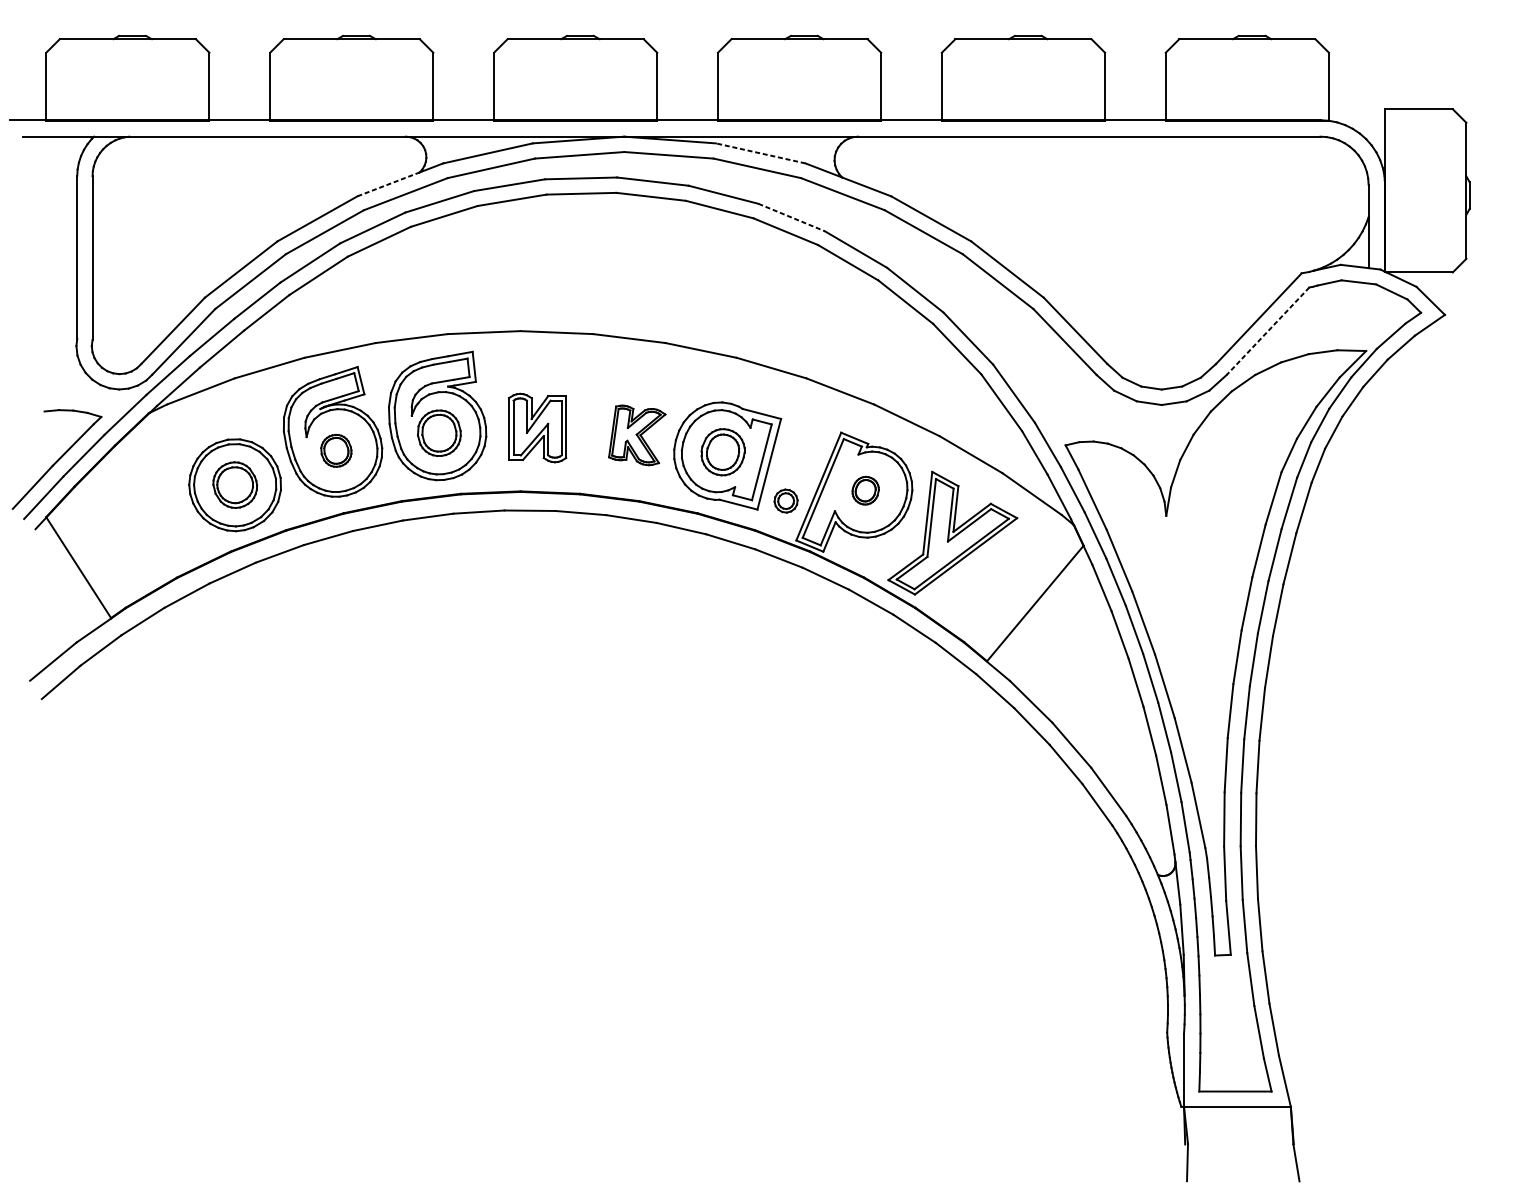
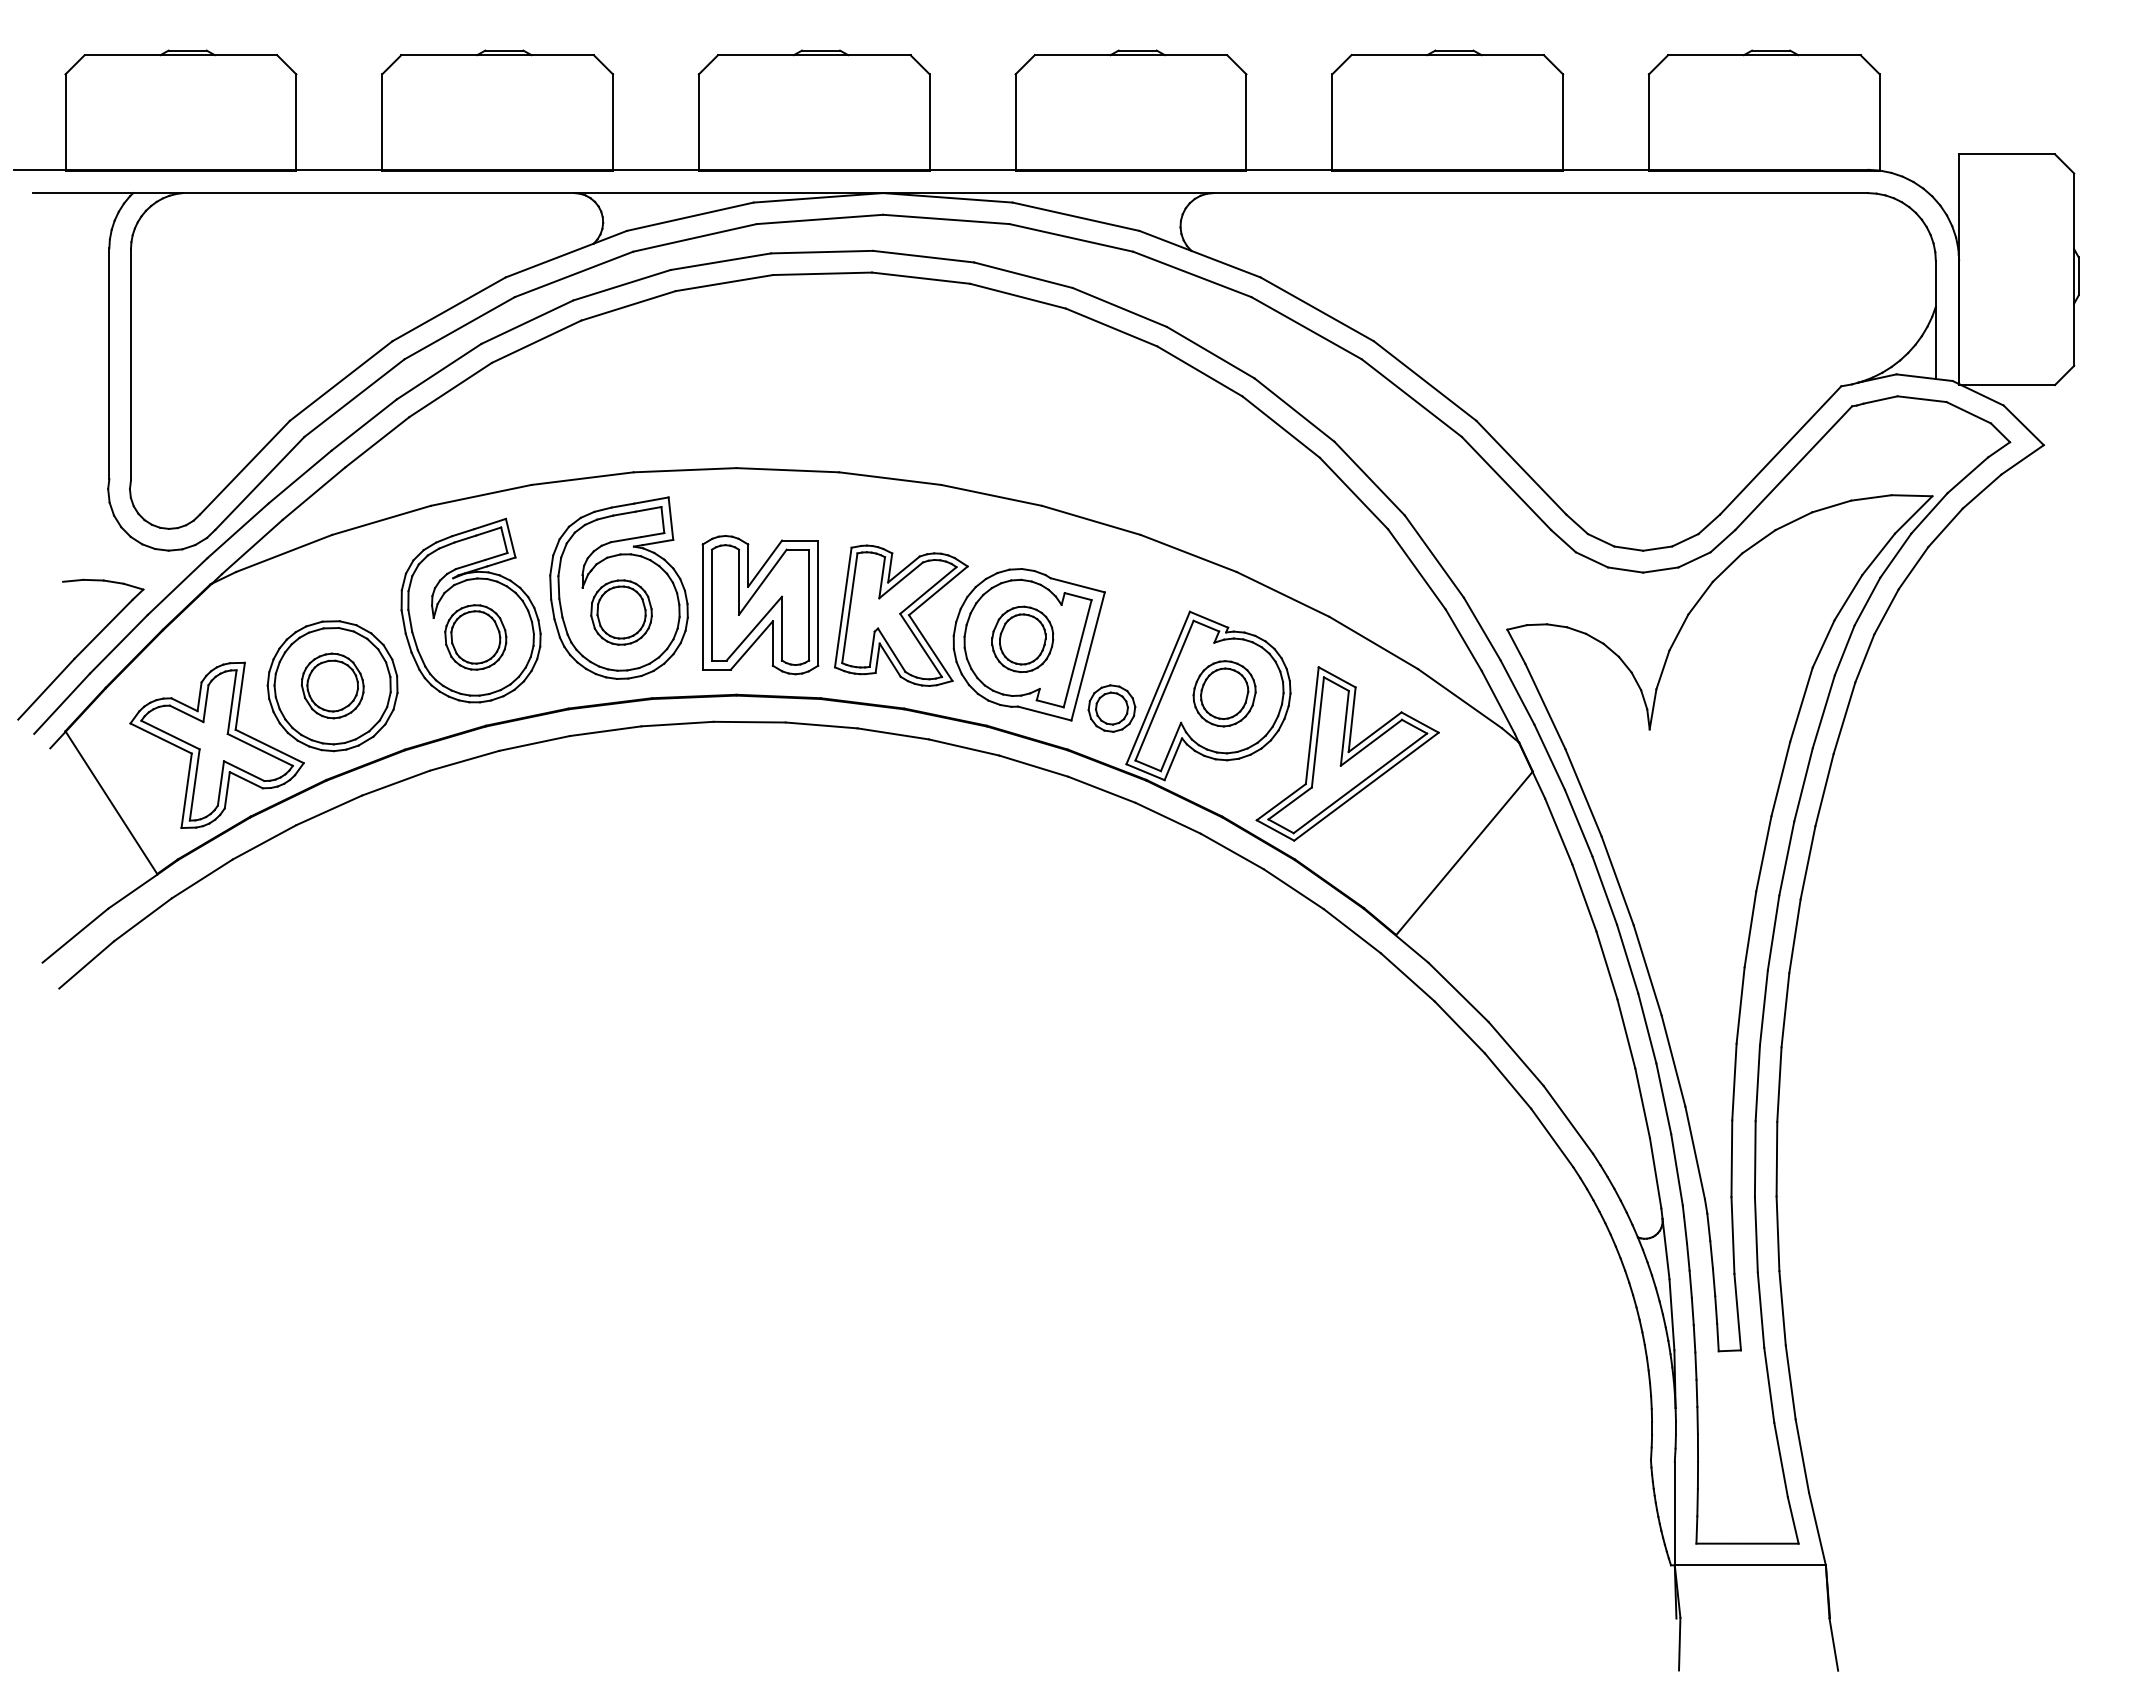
line: (761, 153) -> (1076, 216), dashed -> solid
line: (389, 184) -> (550, 260), dashed -> solid
line: (791, 217) -> (1119, 307), dashed -> solid
line: (1267, 331) -> (1793, 468), dashed -> solid
part: (537, 428) -> (760, 605), size x1.43
part: (637, 435) -> (901, 615), size x1.67
part: (336, 450) -> (475, 637), size x1.43
part: (865, 490) -> (1224, 693), size x1.67
part: (785, 501) -> (1111, 708), size x1.43
part: (153, 526) -> (216, 744), added

